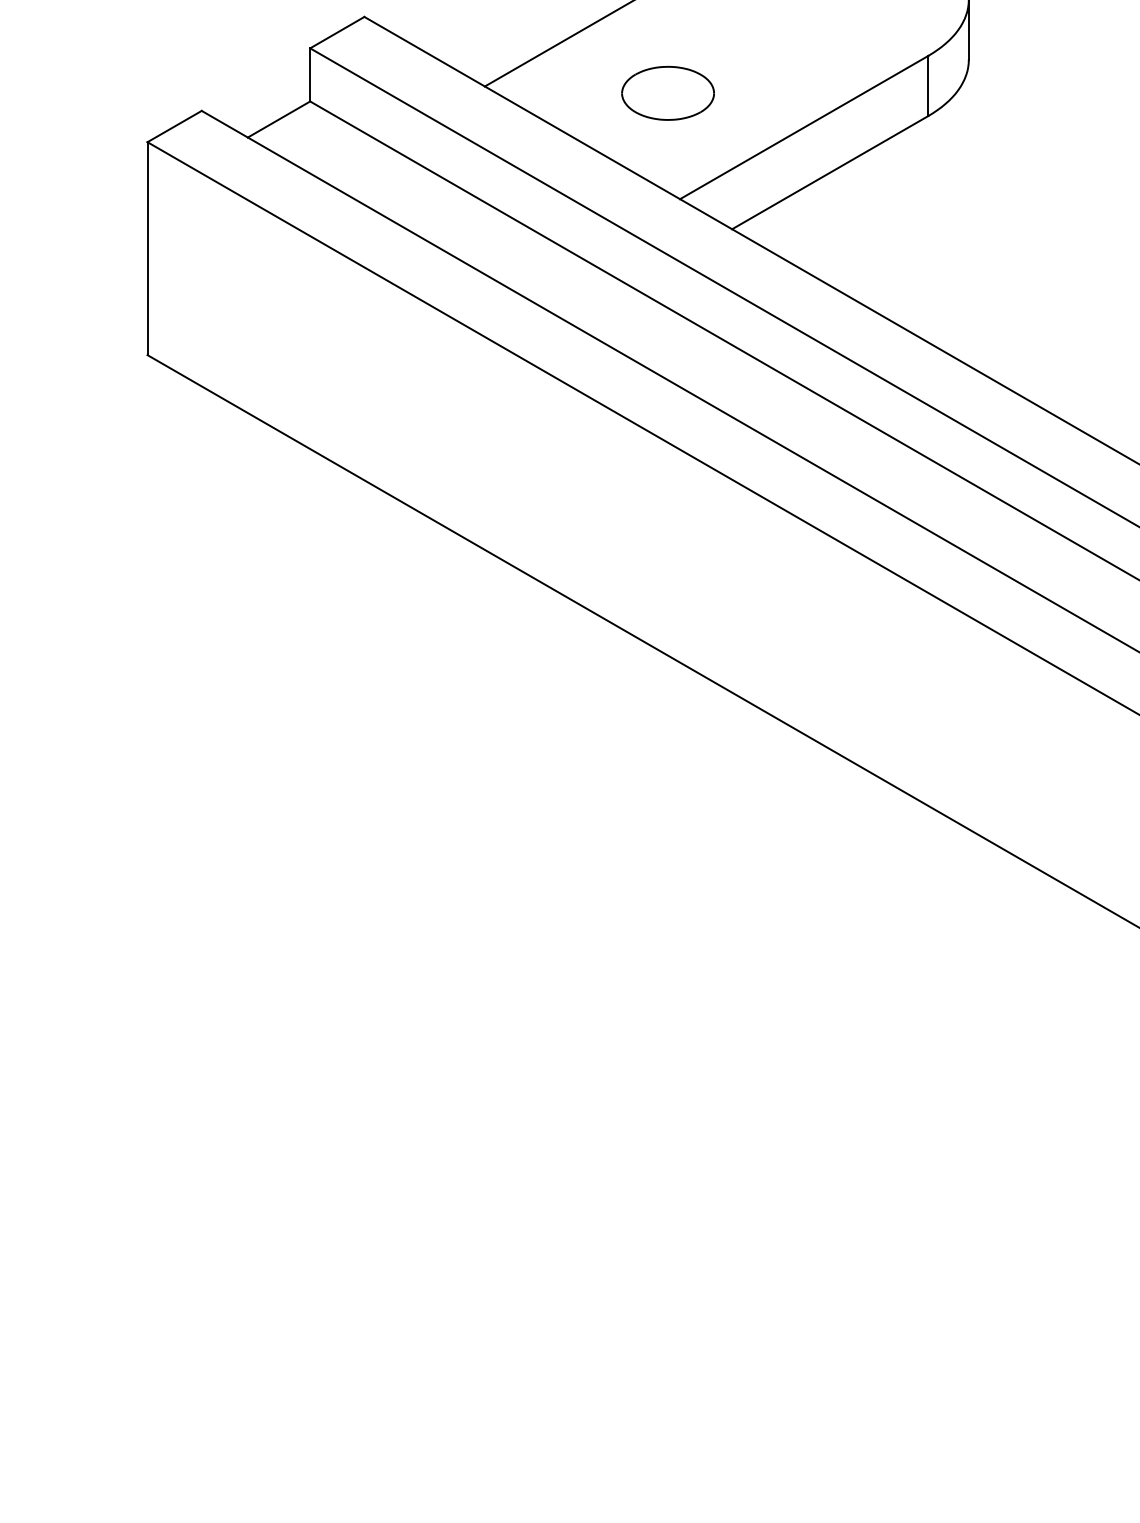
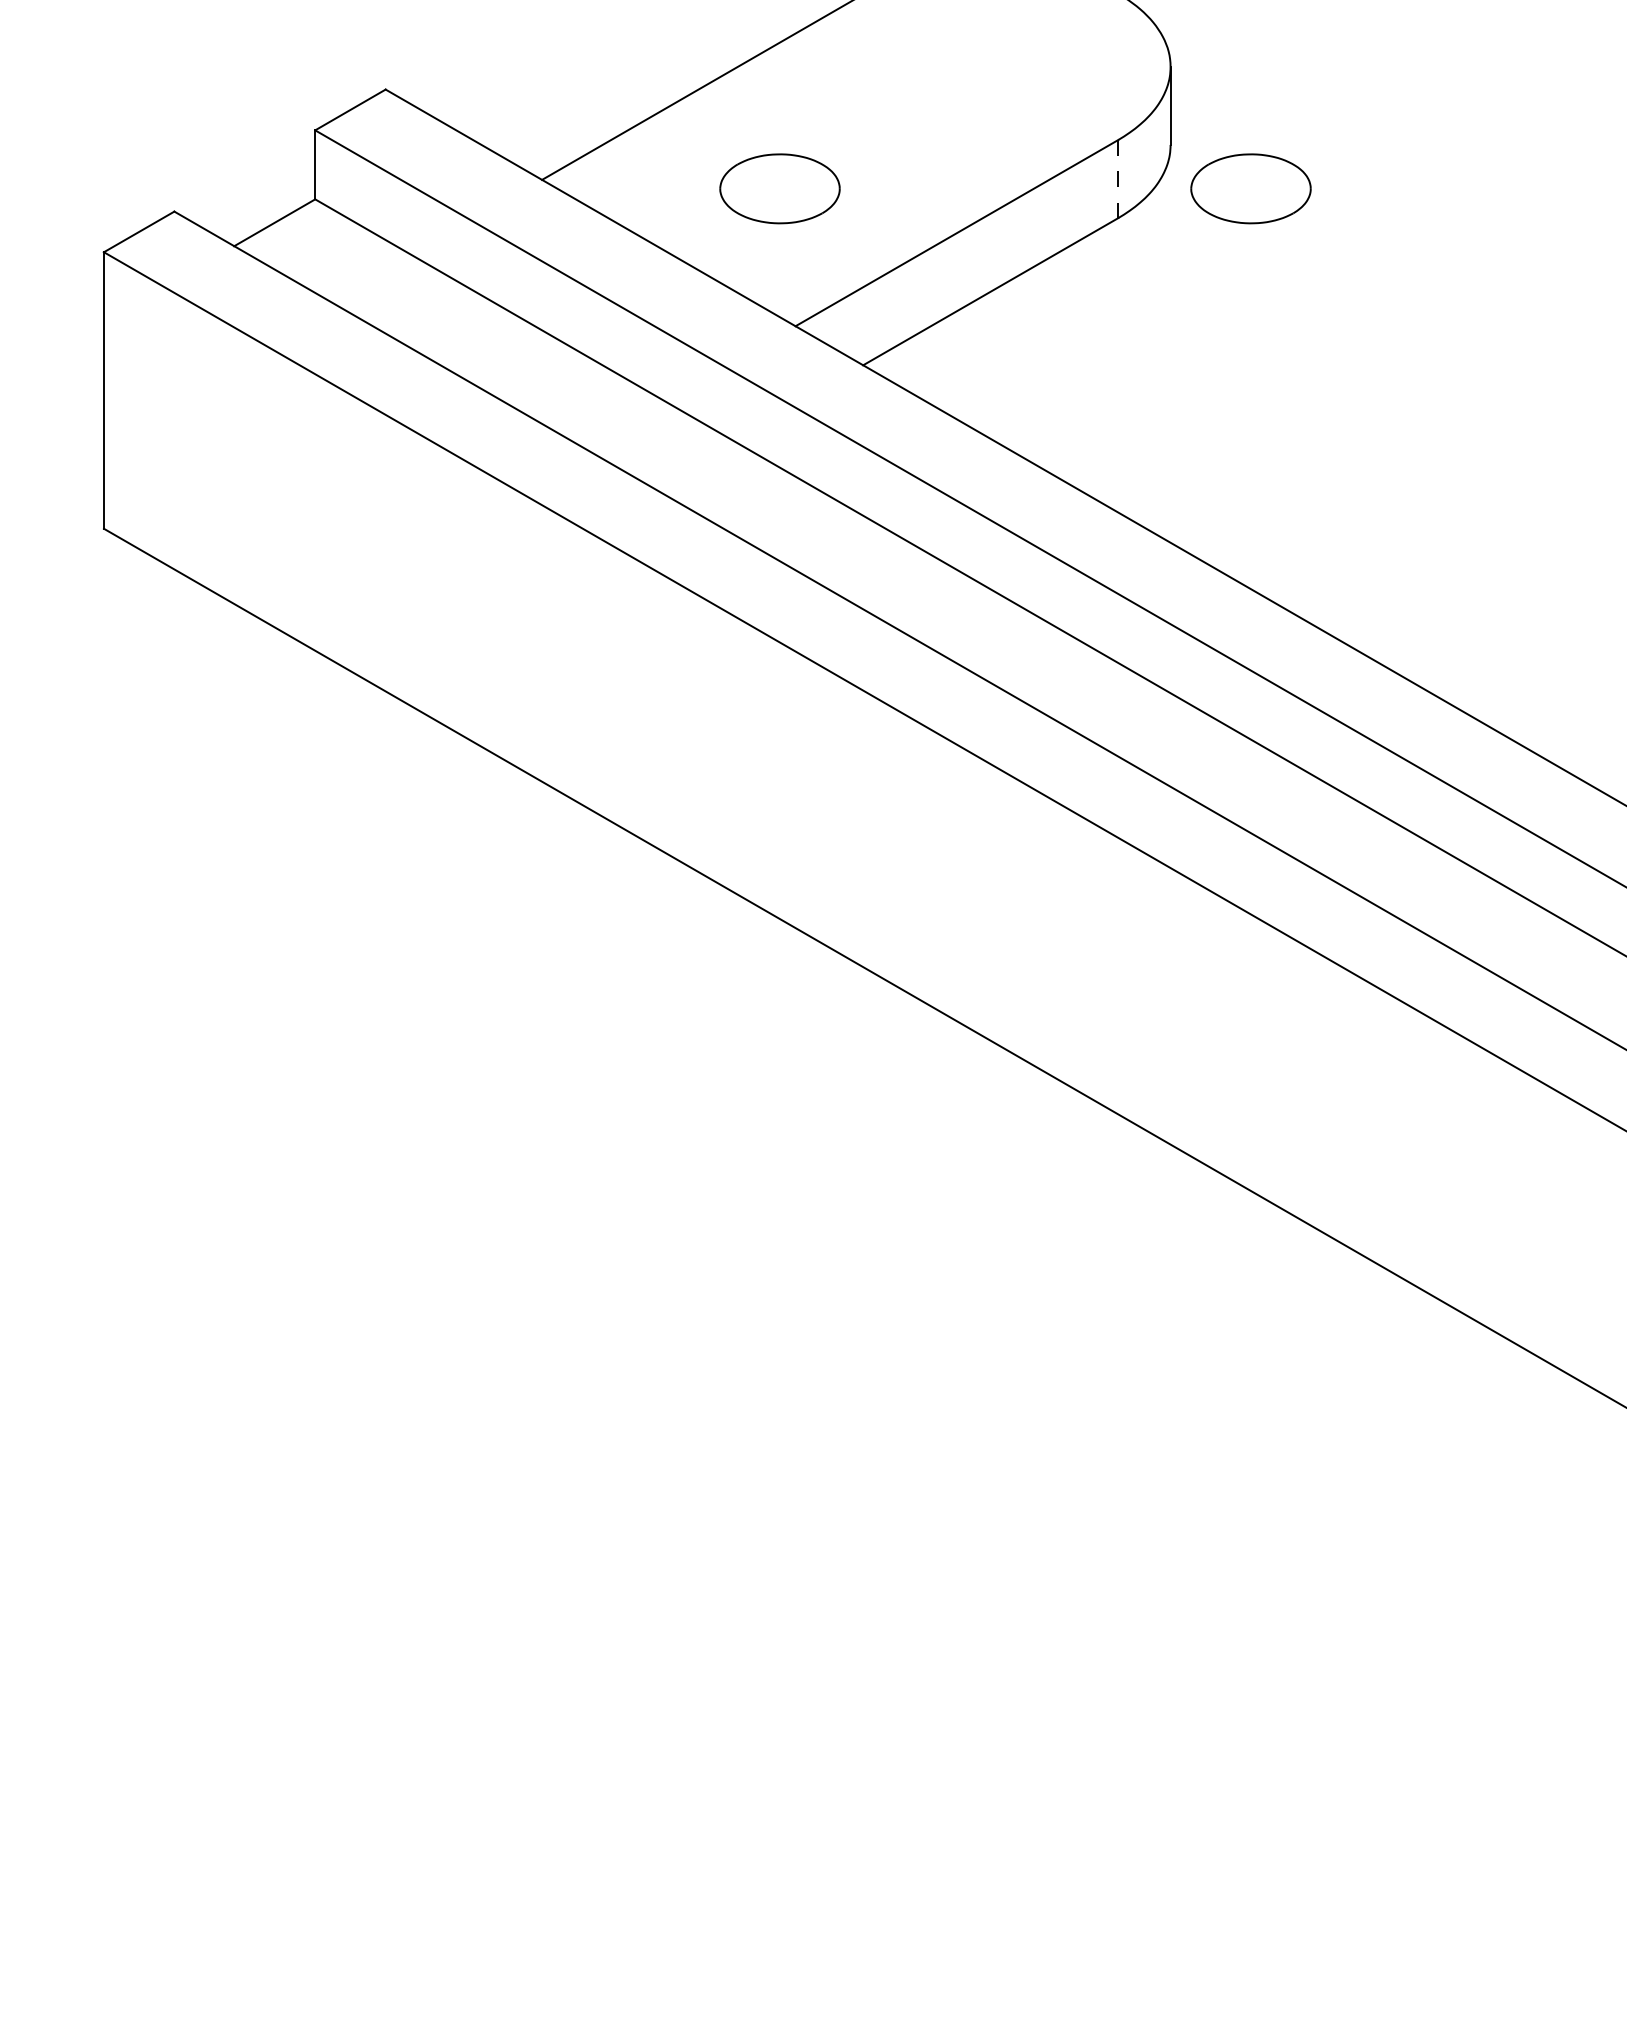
line: (928, 86) -> (1118, 179), solid -> dashed
part: (1030, 93) -> (1250, 188), added

